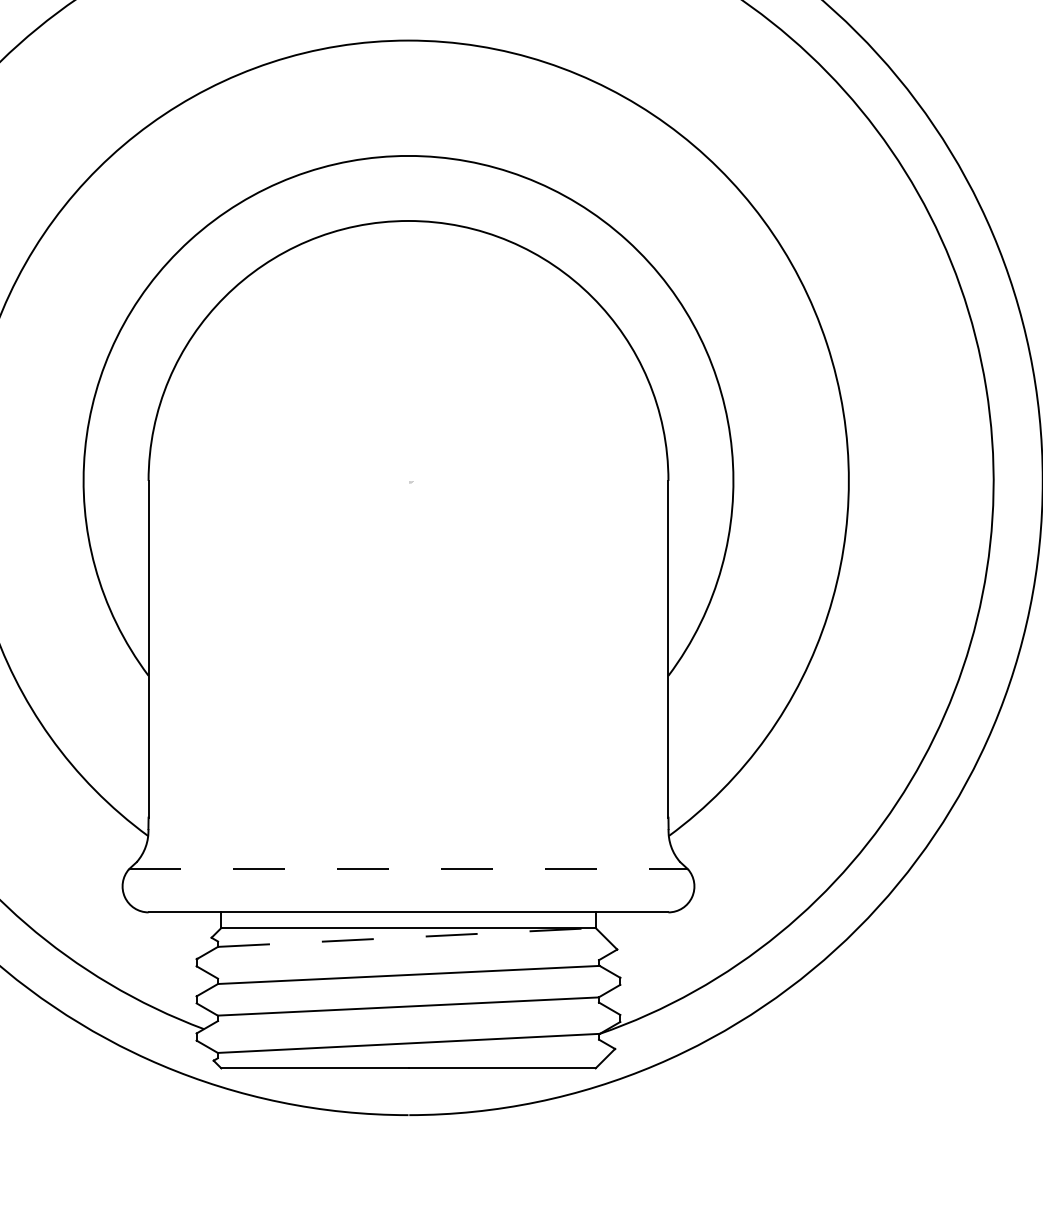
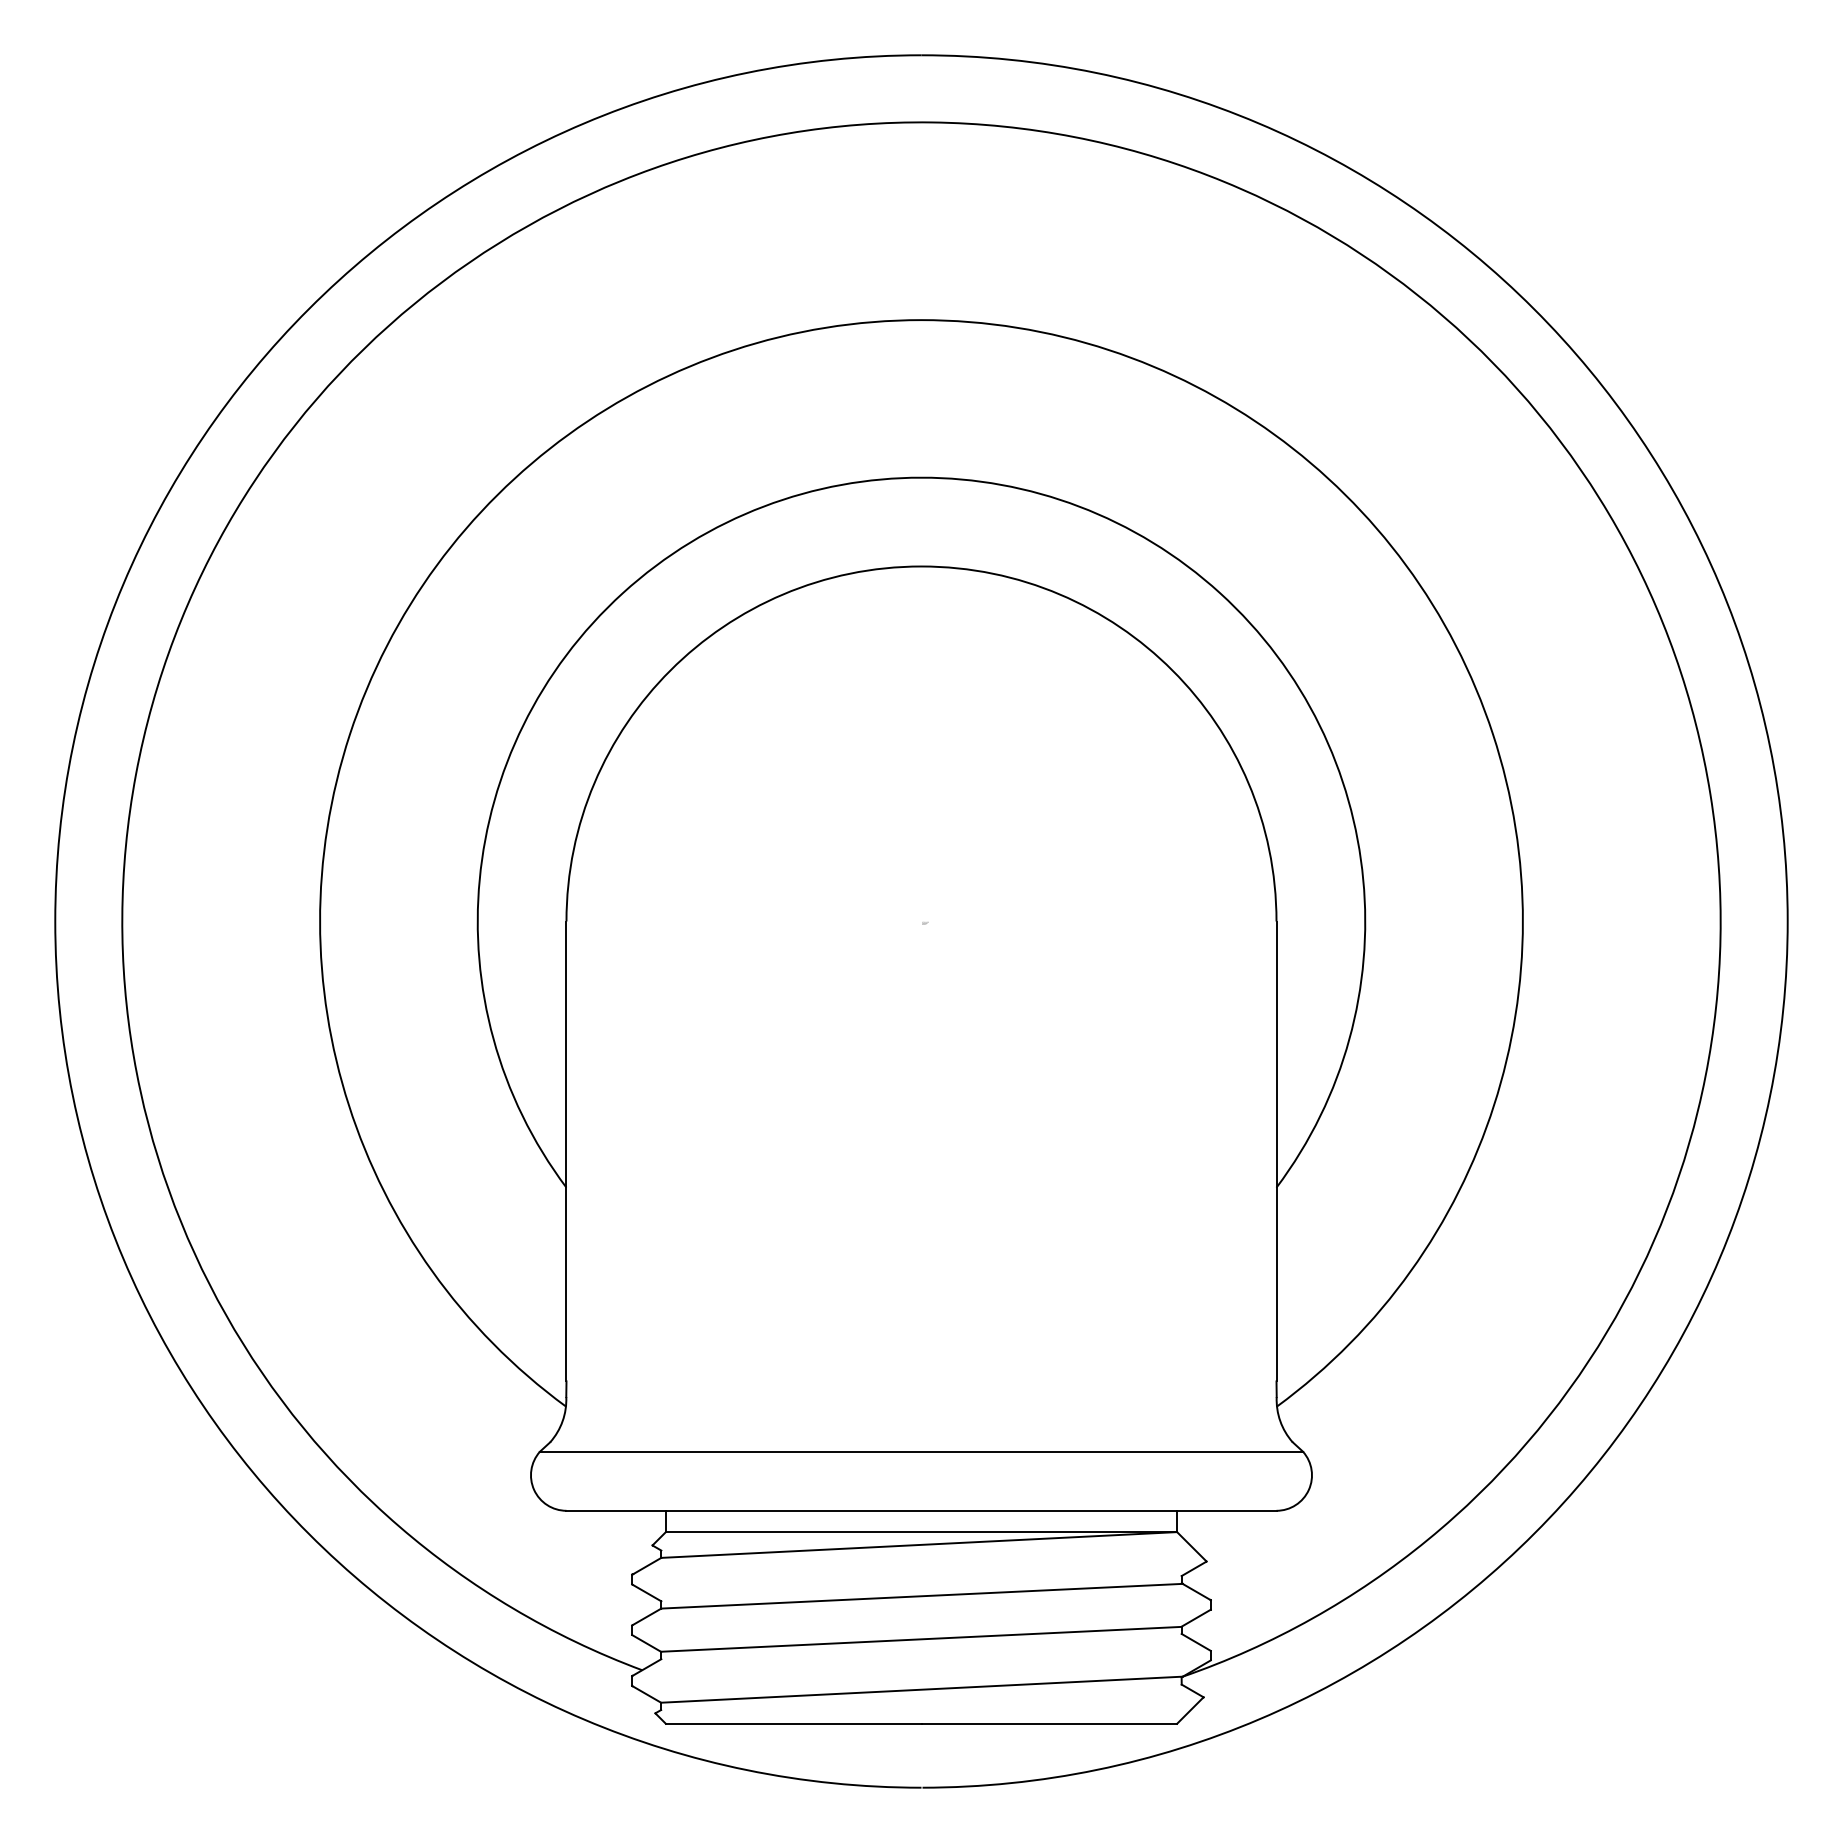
line: (408, 868) -> (921, 1451), dashed -> solid
line: (407, 937) -> (919, 1544), dashed -> solid

